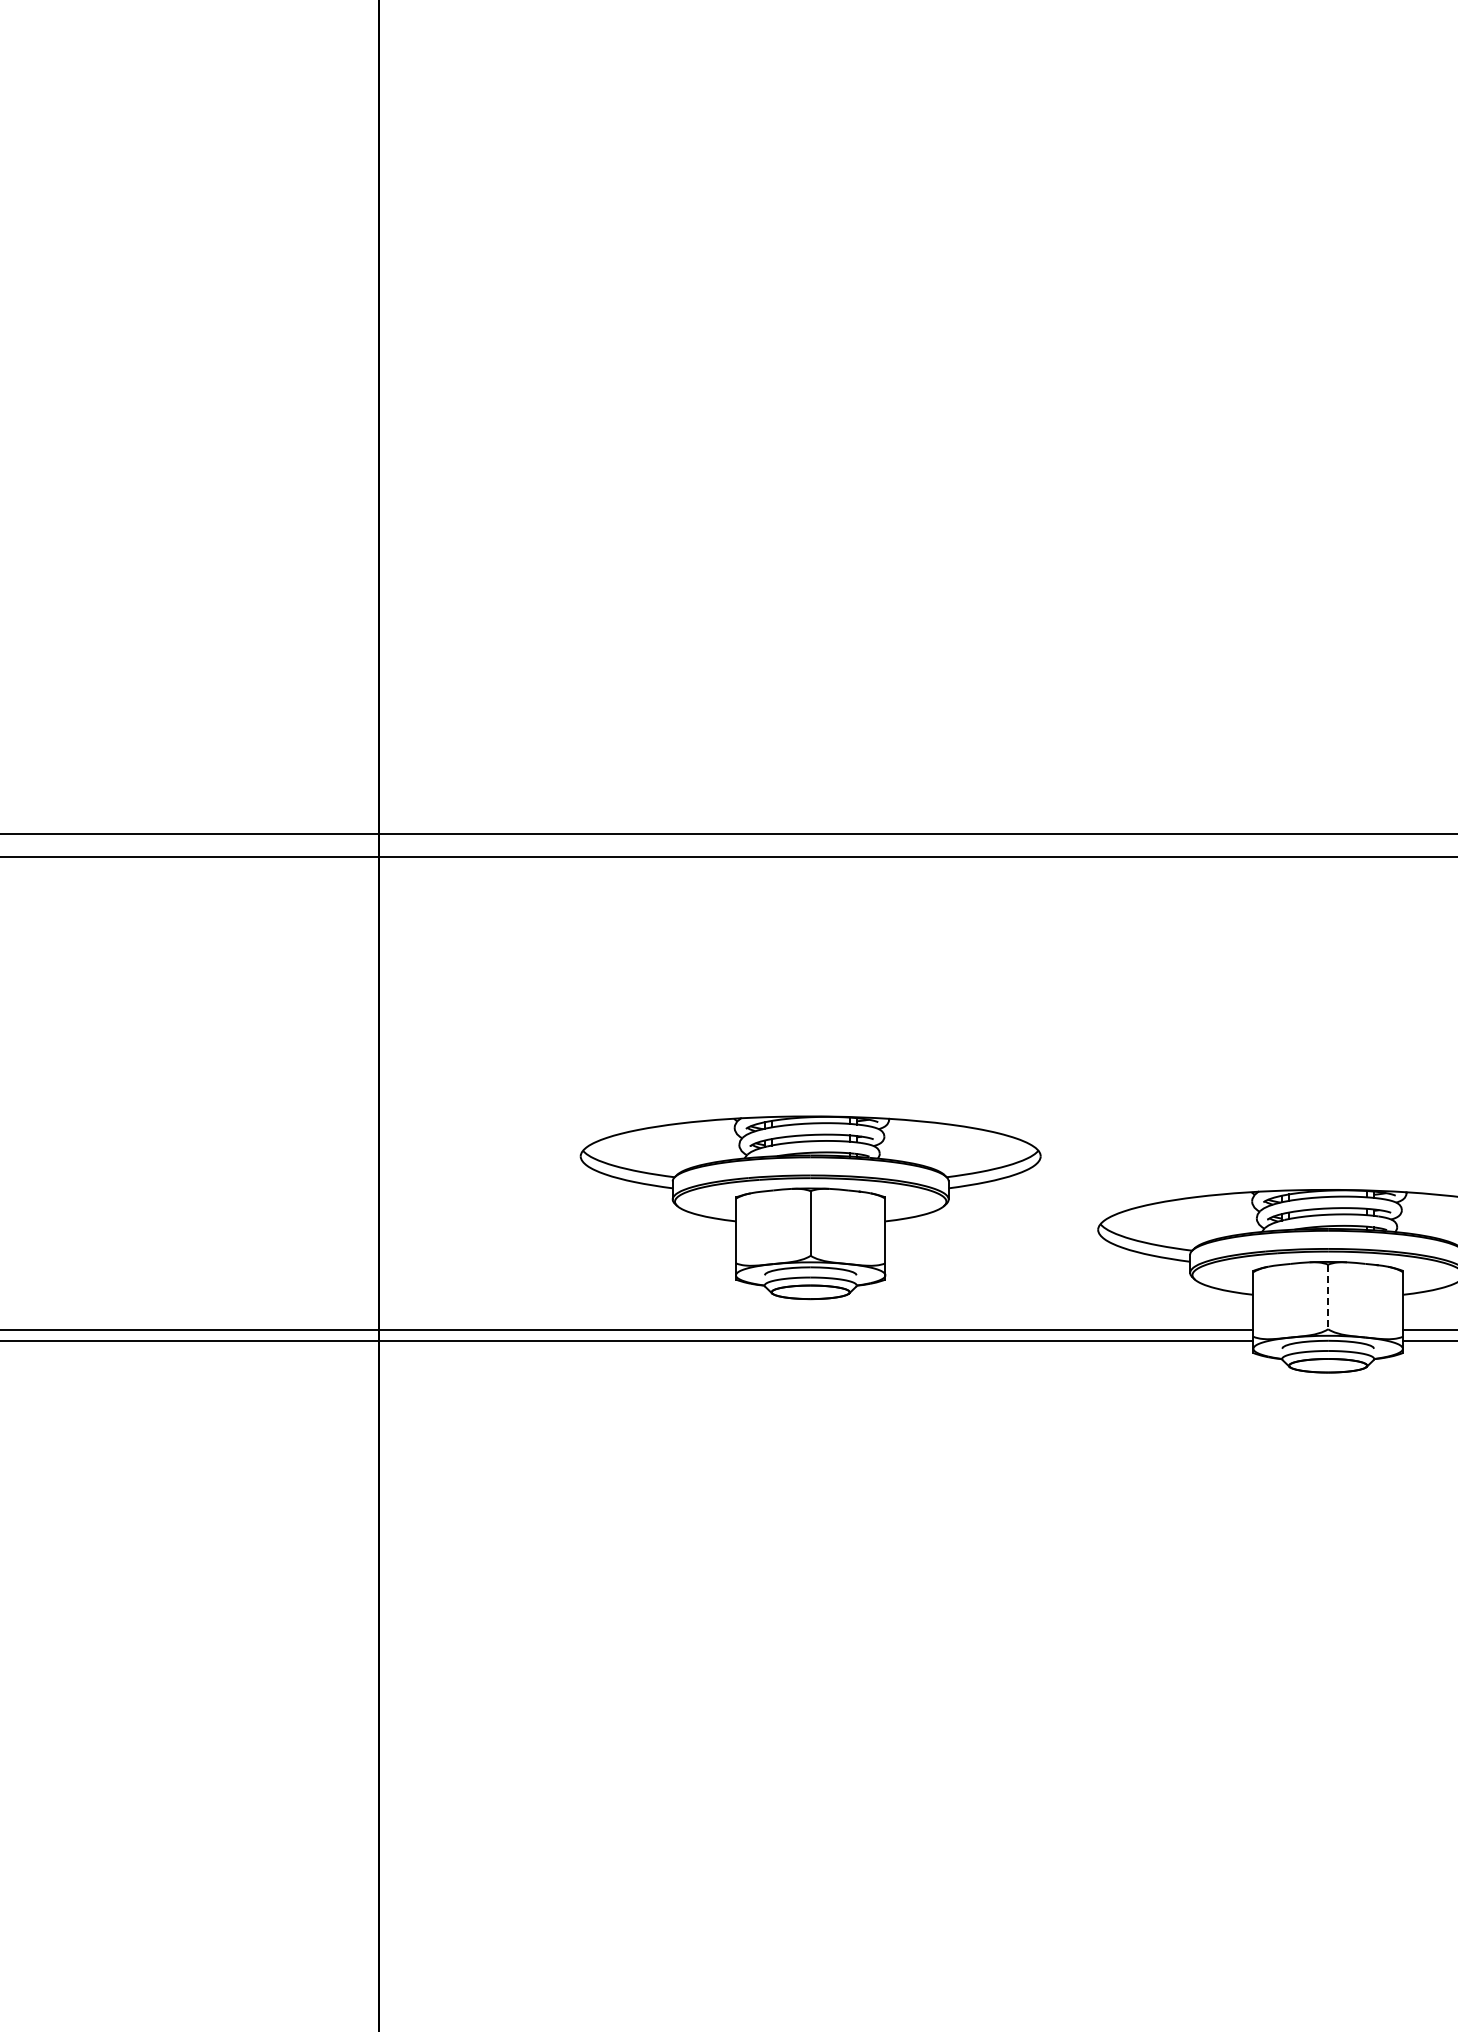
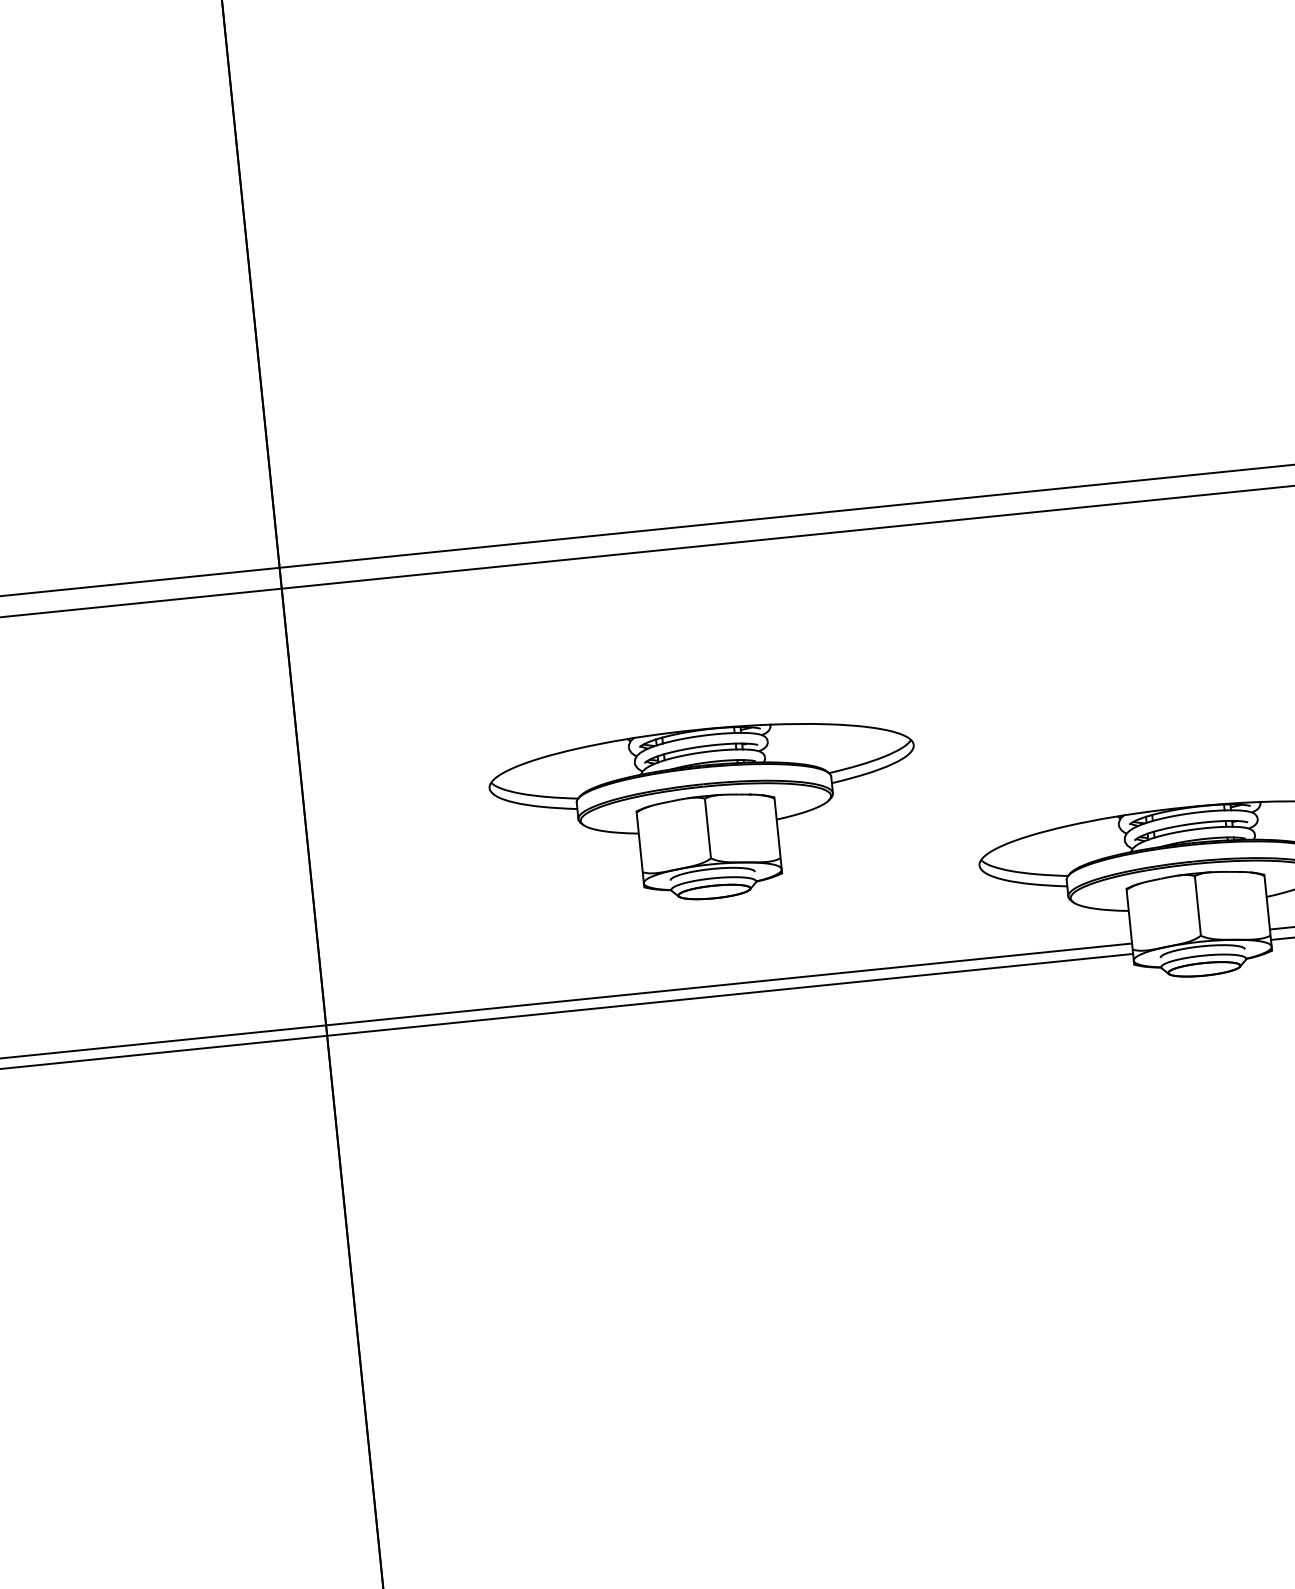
part: (810, 1207) -> (706, 813), moved
line: (1328, 1297) -> (1198, 906), dashed -> solid

